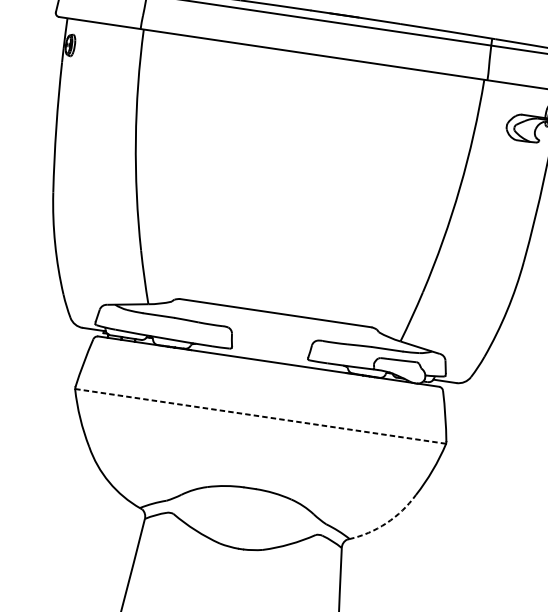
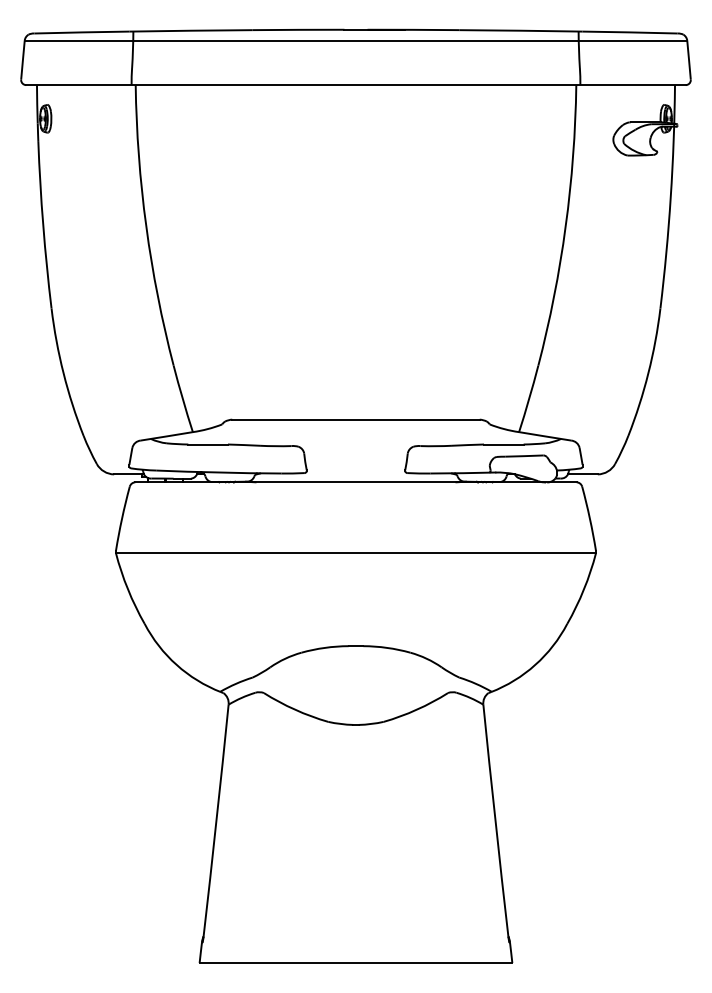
line: (260, 416) -> (355, 553), dashed -> solid
arc: (386, 522) -> (535, 664), dashed -> solid

